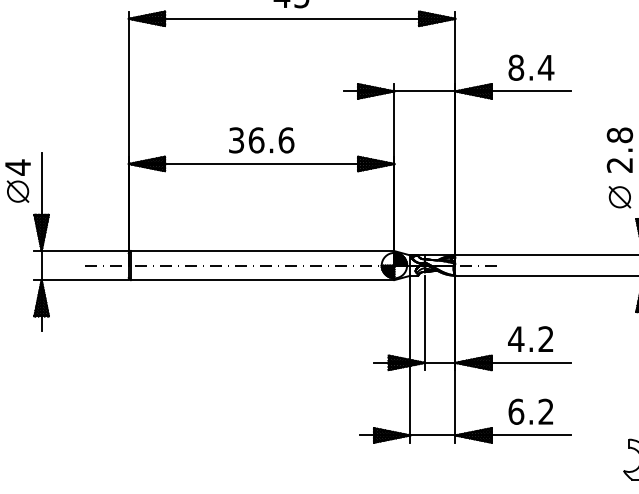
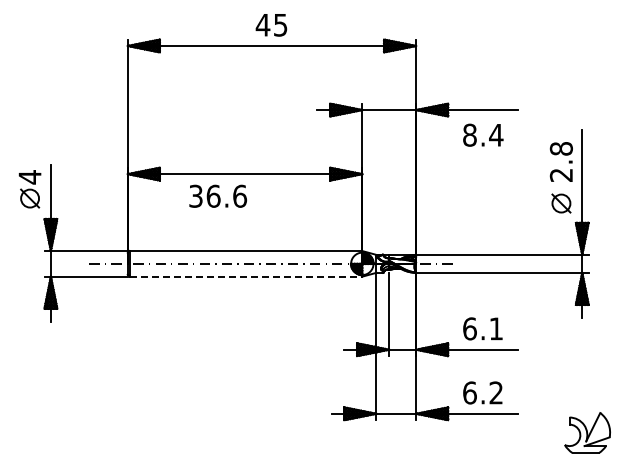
text: (531, 66) -> (483, 134), moved
text: (262, 139) -> (218, 195), moved
line: (263, 279) -> (246, 276), solid -> dashed
text: (530, 338) -> (482, 328), 4.2 -> 6.1

